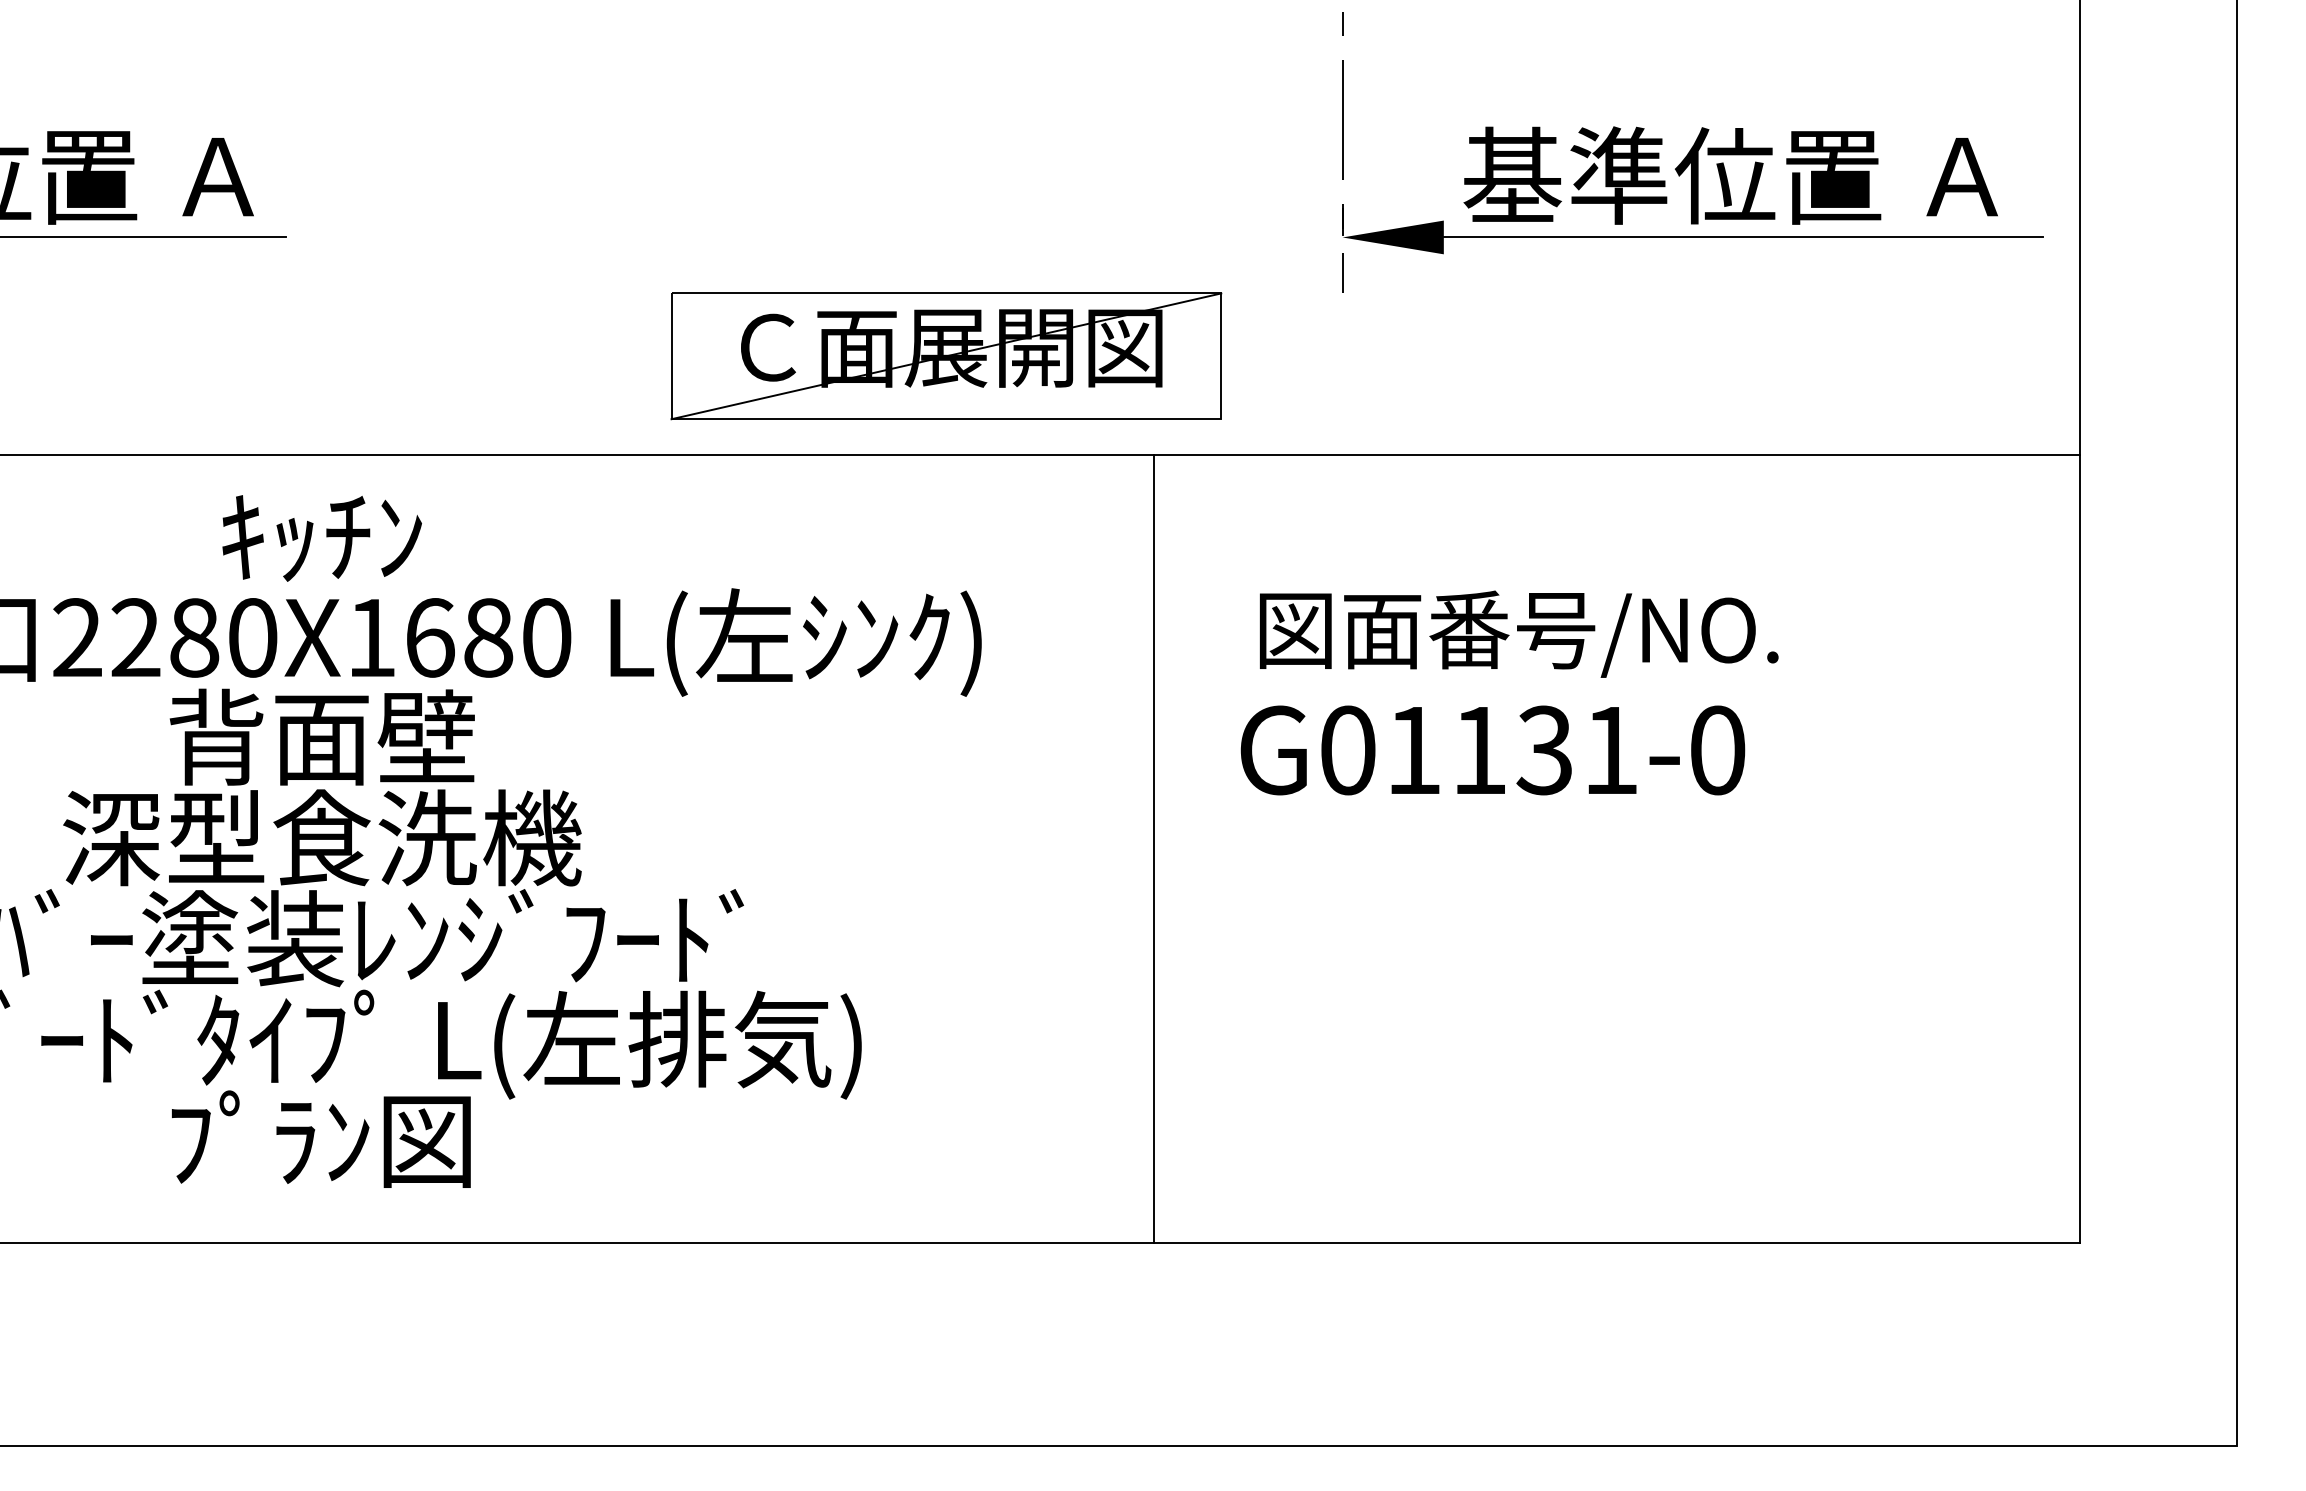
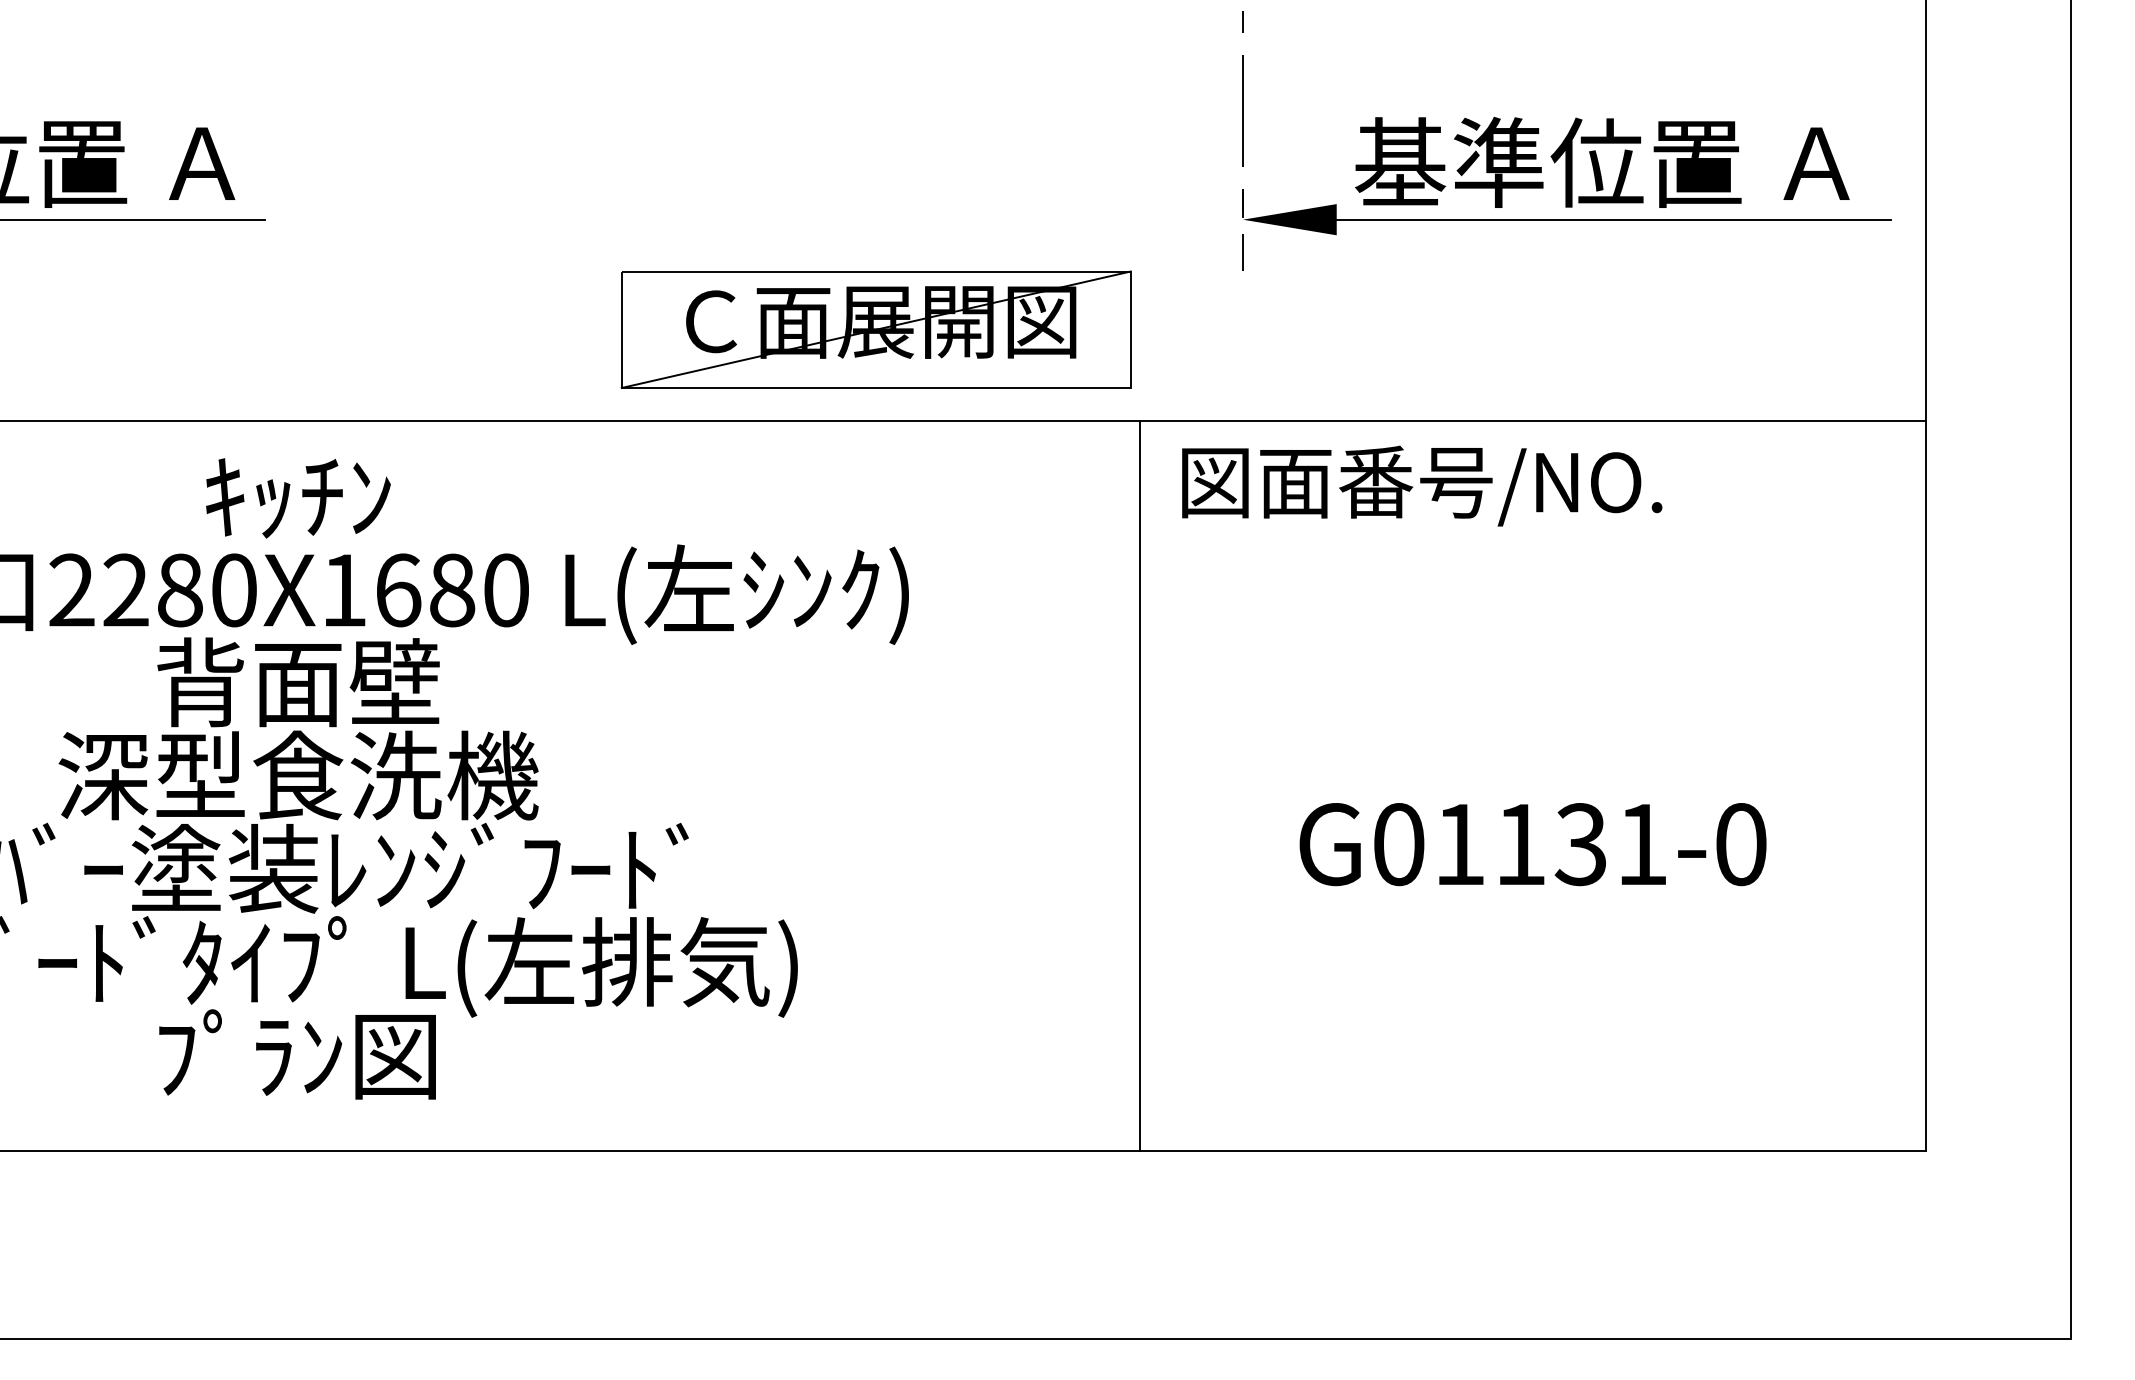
text: (1519, 633) -> (1422, 485), moved
text: (1492, 750) -> (1532, 844), moved
line: (1153, 849) -> (1139, 786), moved

